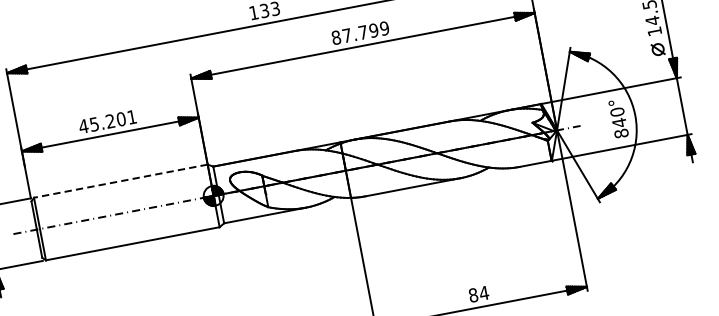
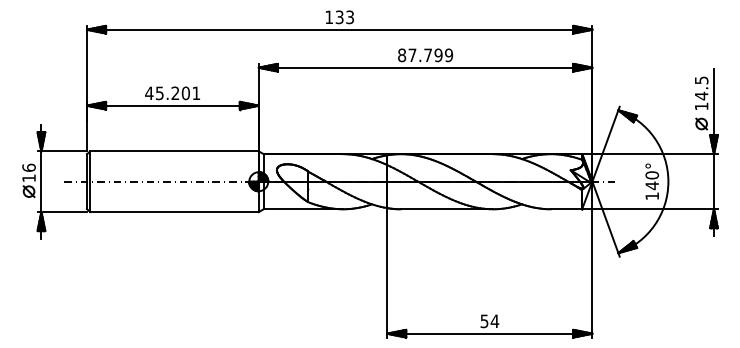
text: (621, 133) -> (652, 196), 840° -> 140°
line: (119, 181) -> (173, 151), dashed -> solid
text: (473, 295) -> (484, 321), 84 -> 54

